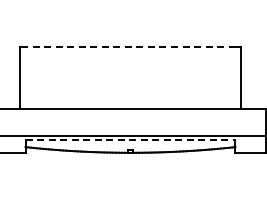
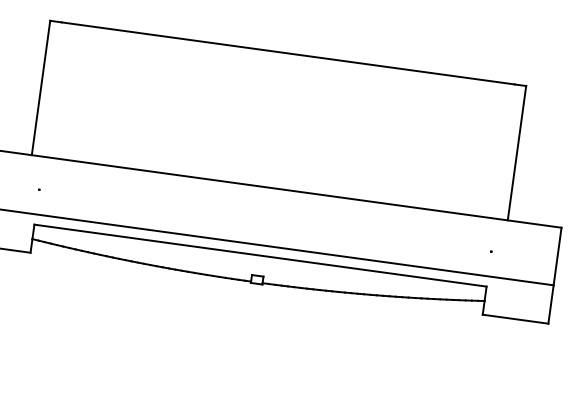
line: (130, 46) -> (288, 53), dashed -> solid
line: (130, 140) -> (260, 255), dashed -> solid

